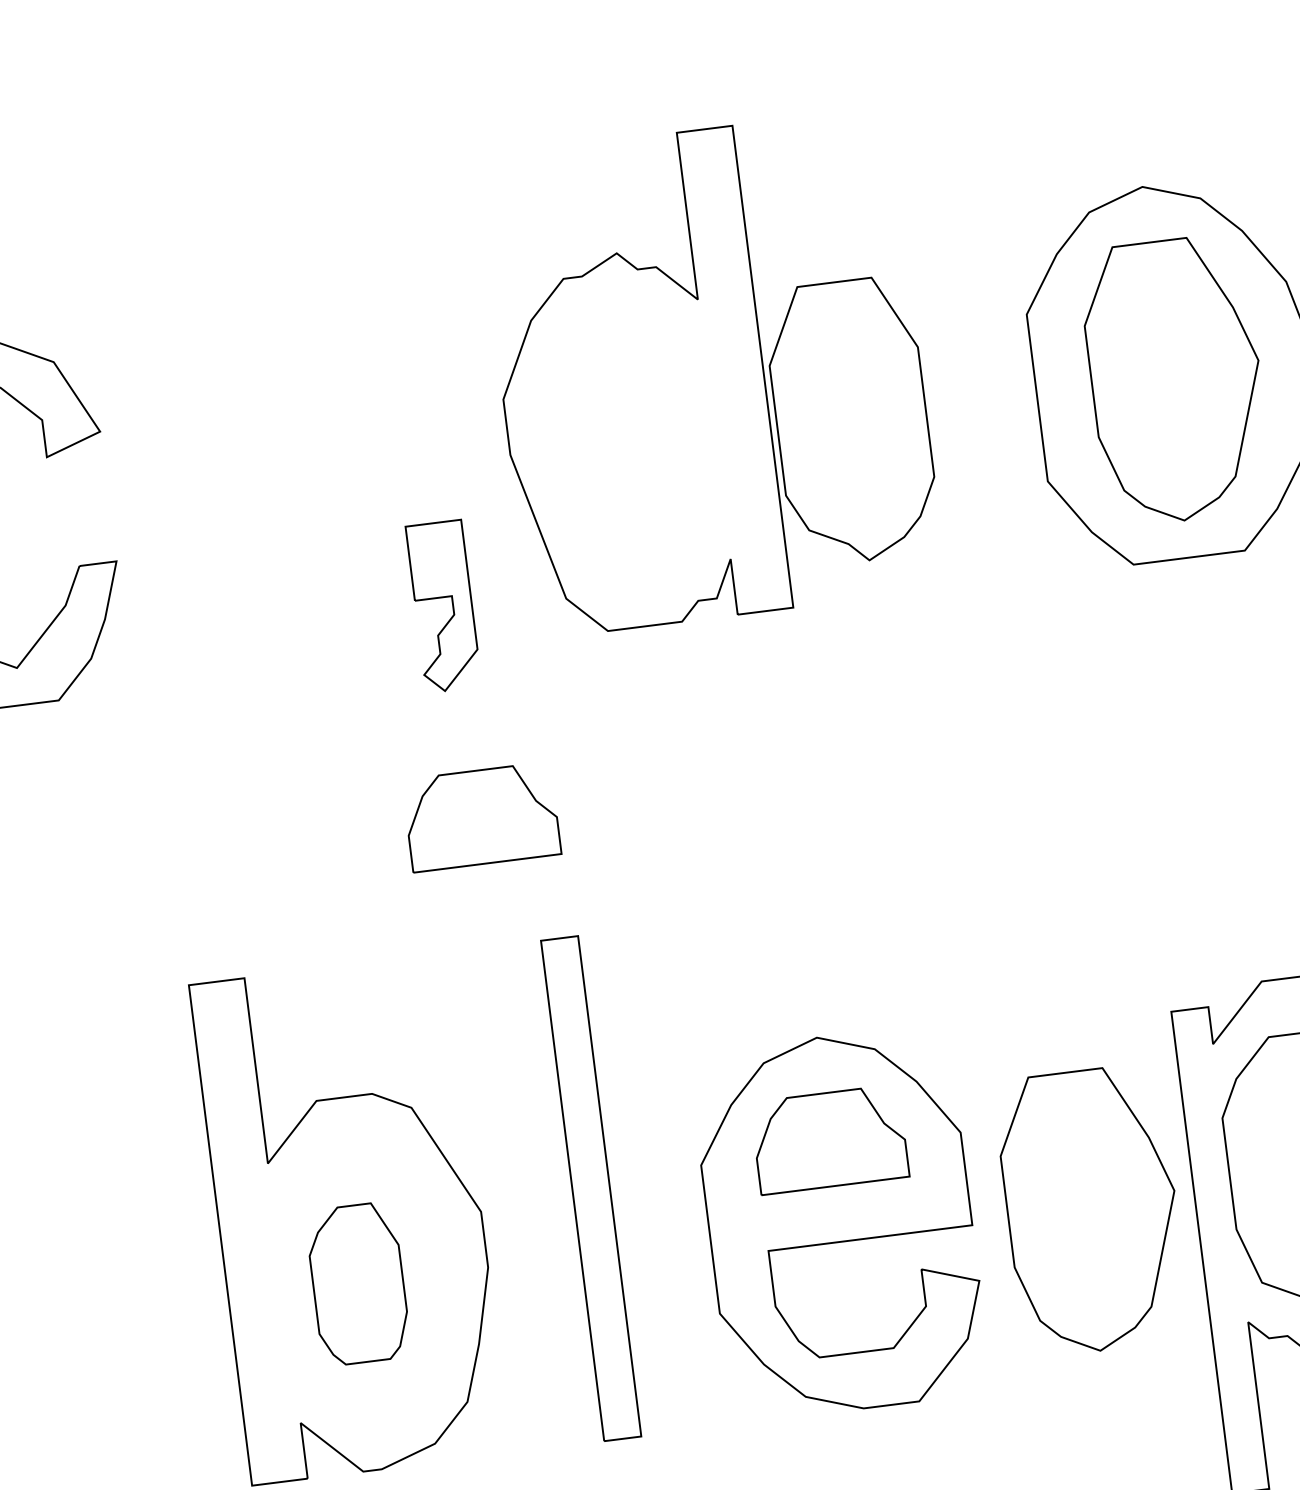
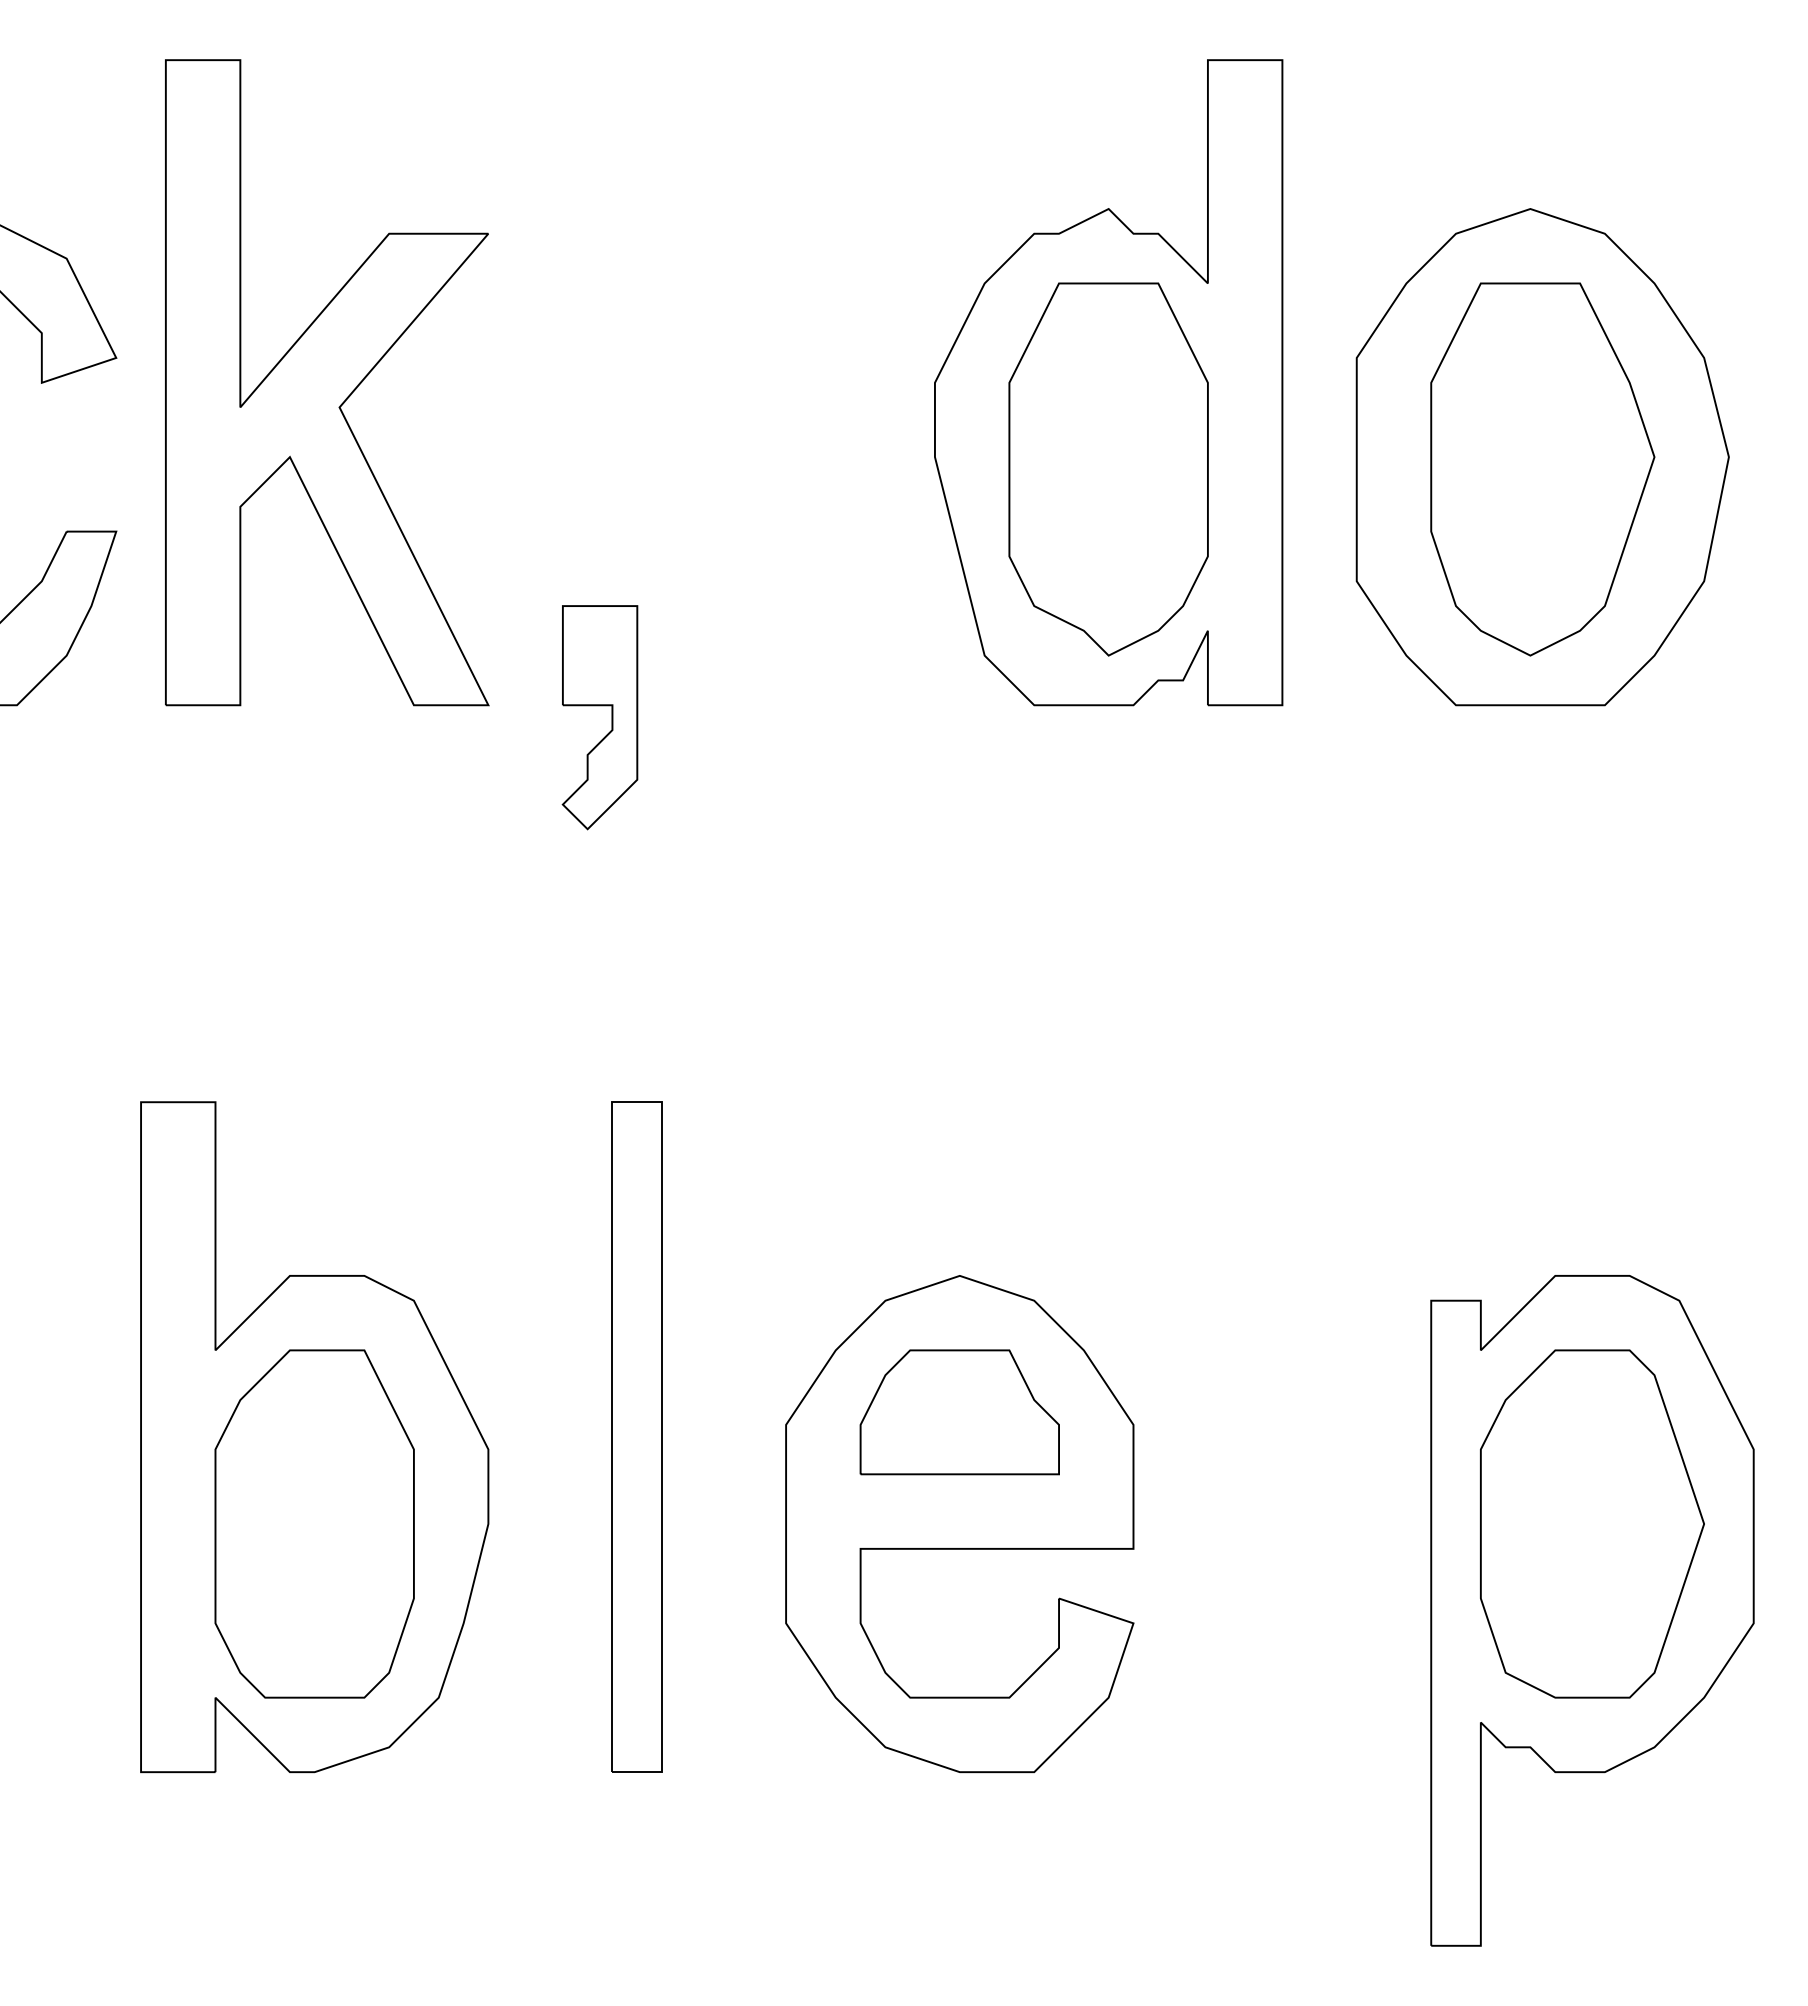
part: (632, 382) -> (1108, 382), moved
part: (260, 430) -> (327, 382), added
part: (442, 598) -> (599, 706), moved
part: (481, 817) -> (554, 929), removed
part: (1091, 1210) -> (1293, 1549), removed
part: (358, 1283) -> (314, 1523), size x1.67

